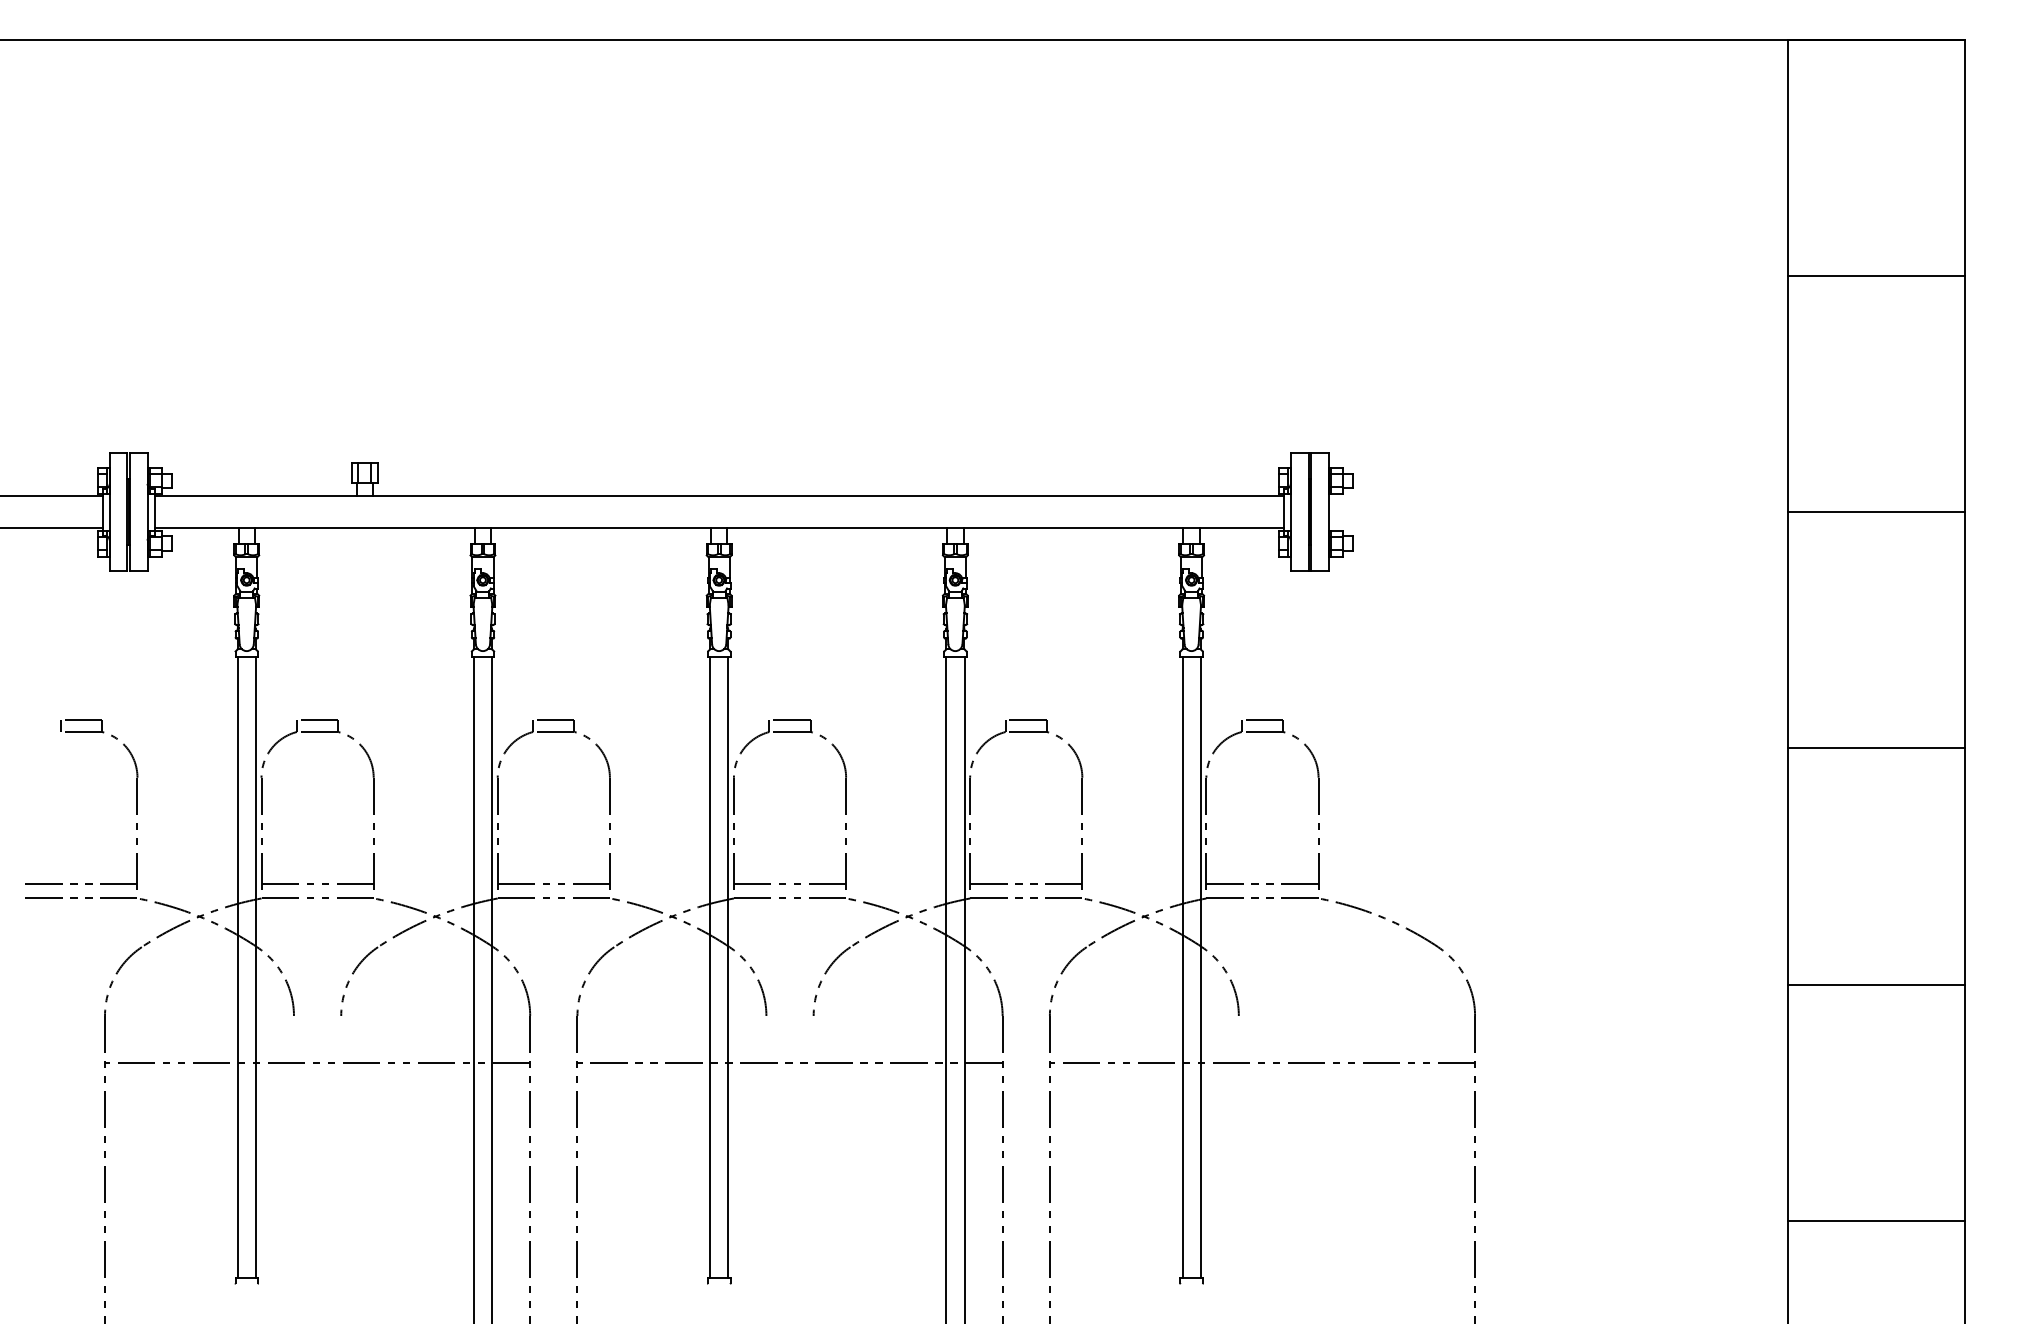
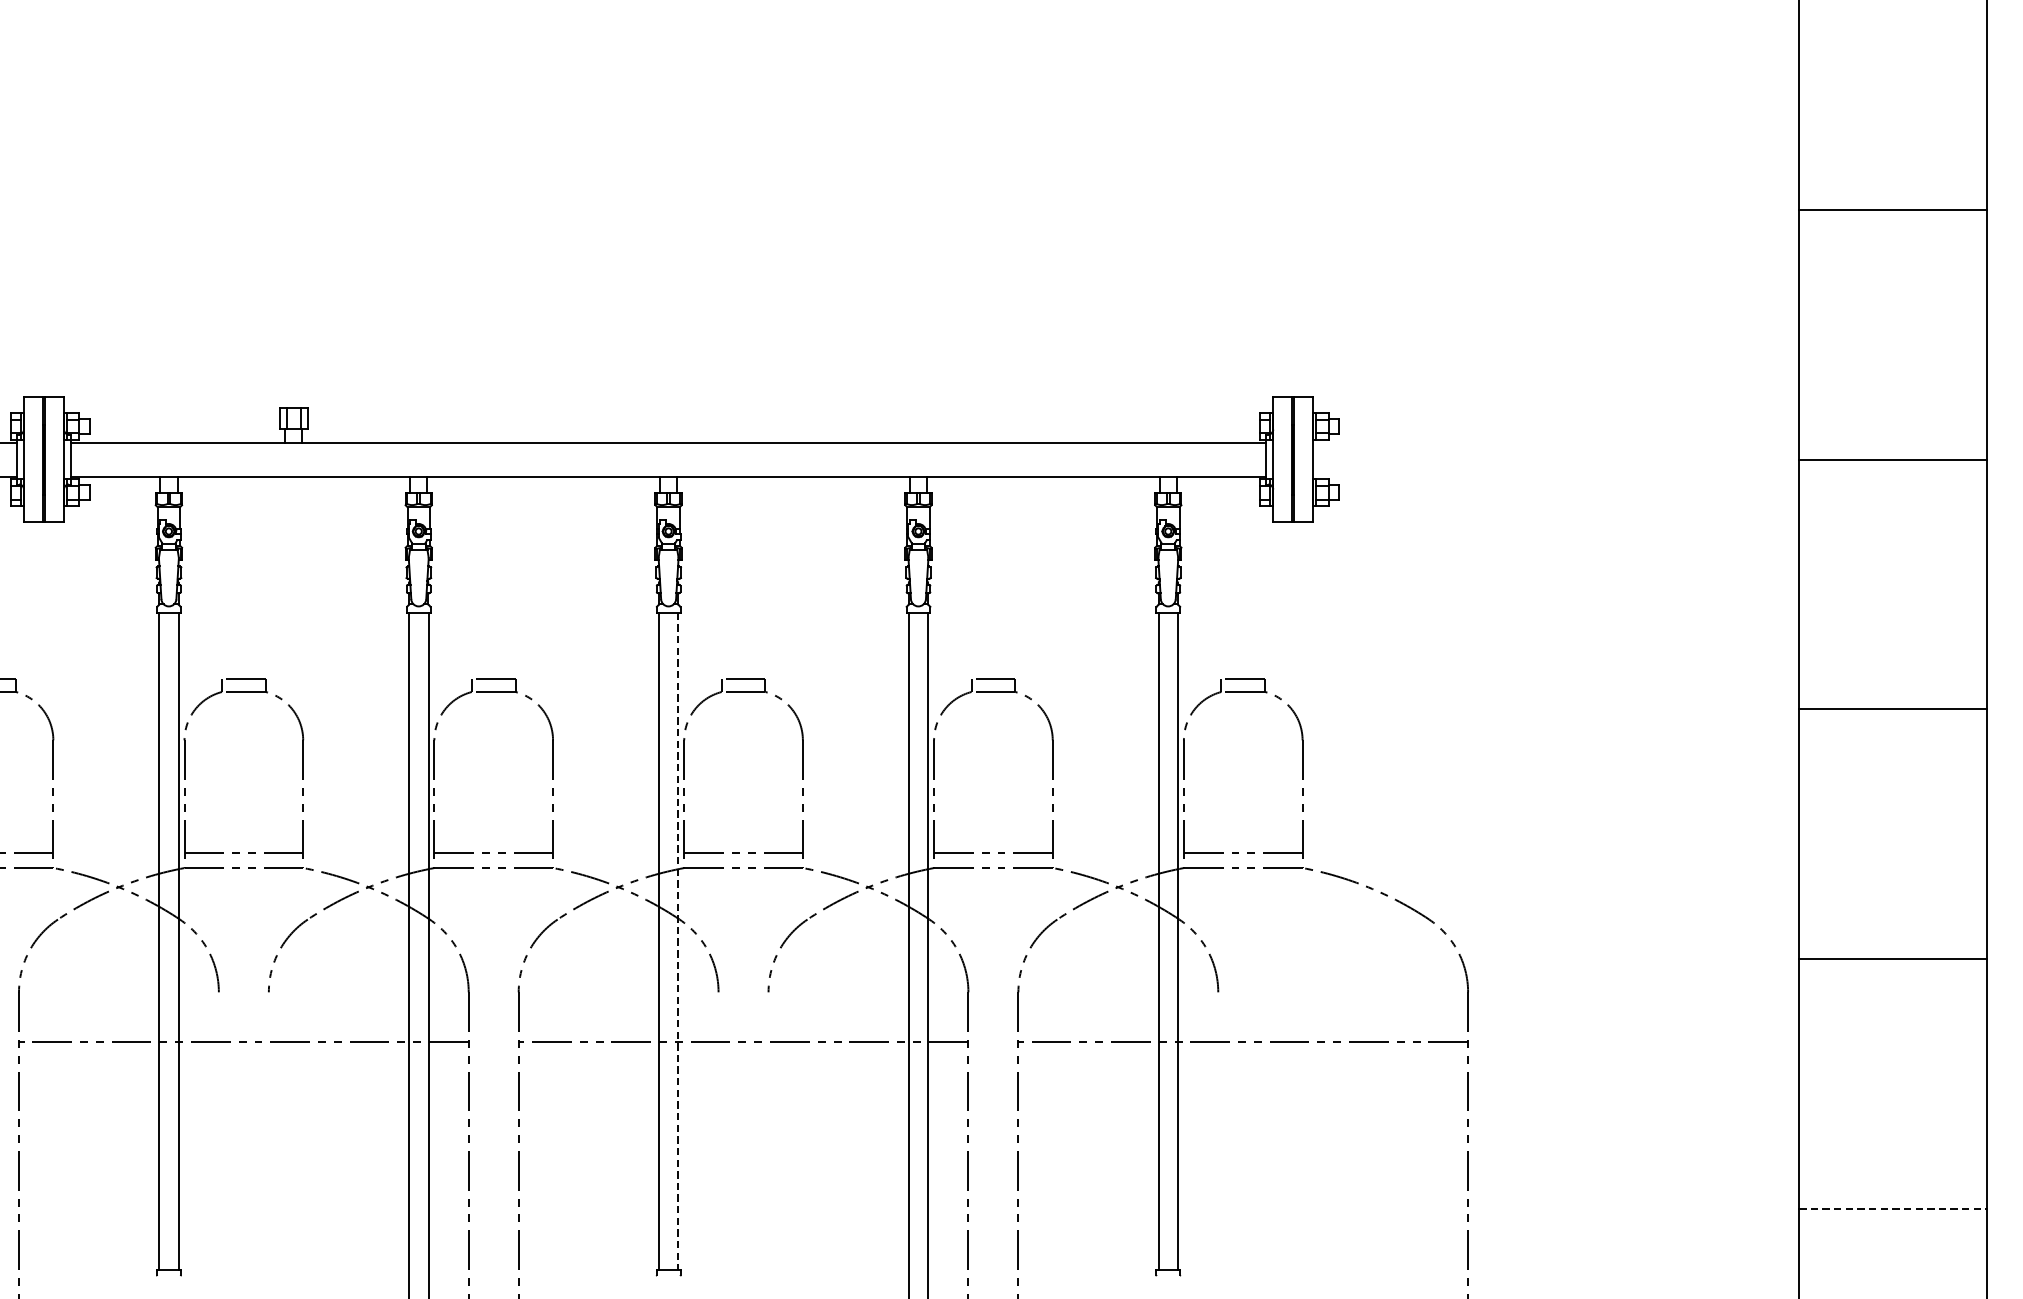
line: (728, 967) -> (678, 941), solid -> dashed
line: (1876, 1220) -> (1892, 1208), solid -> dashed

